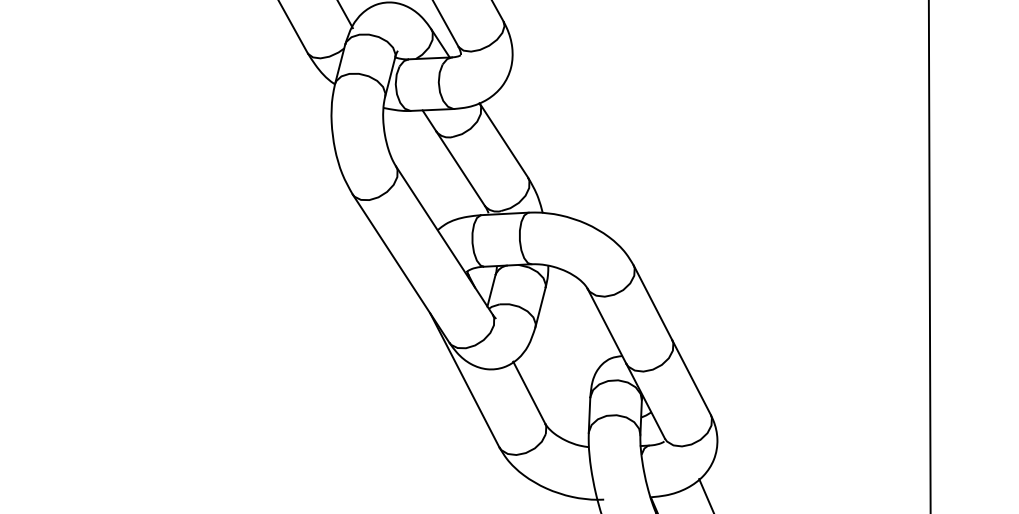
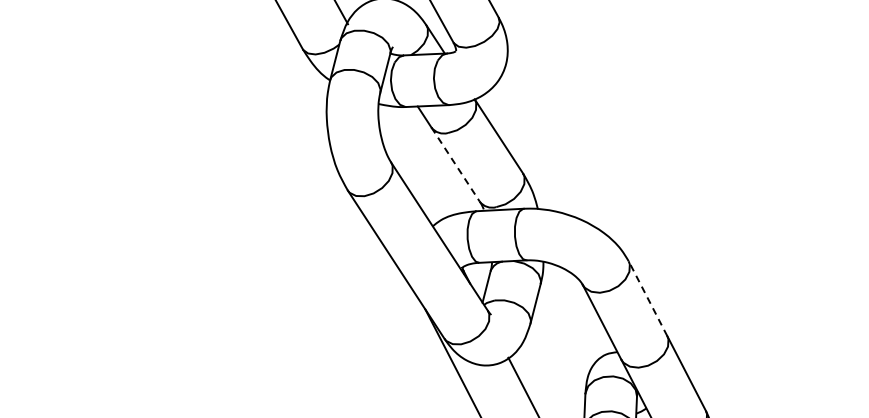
line: (460, 168) -> (455, 164), solid -> dashed
line: (652, 302) -> (647, 298), solid -> dashed

